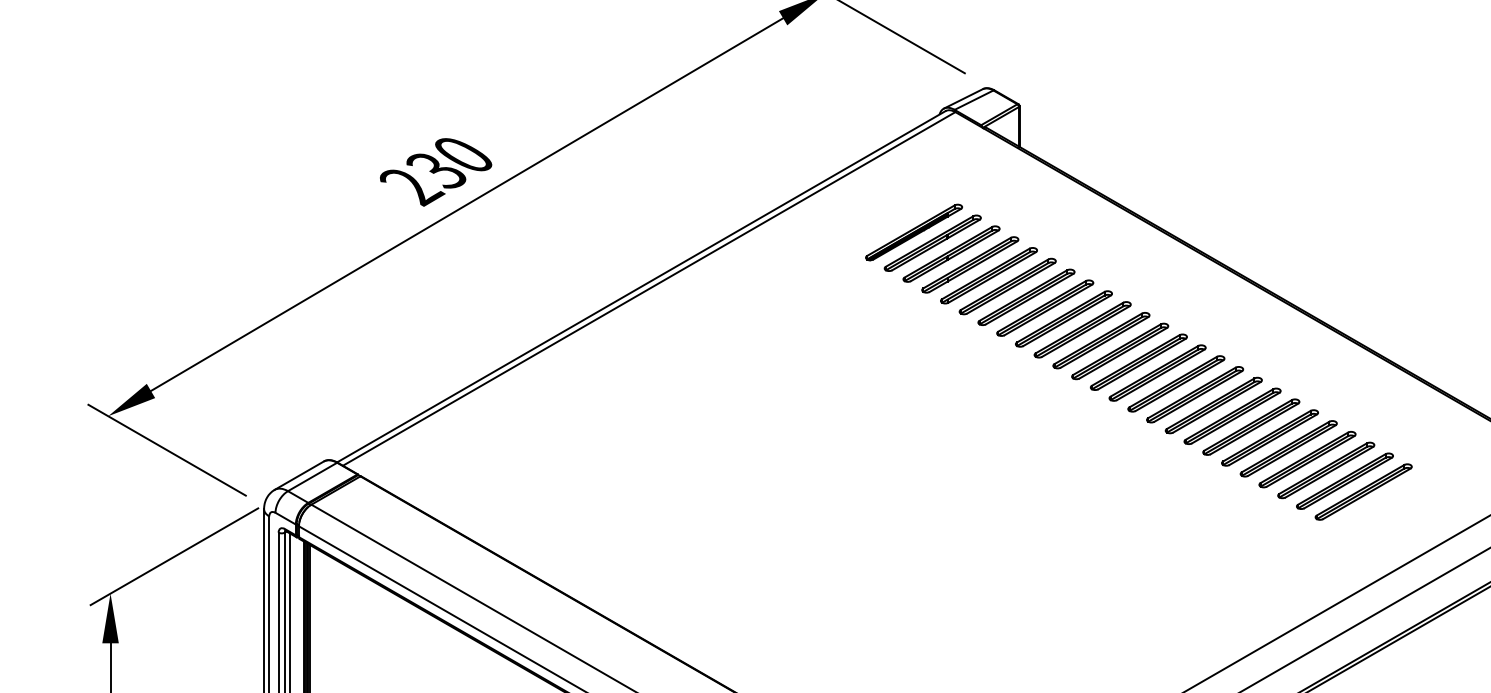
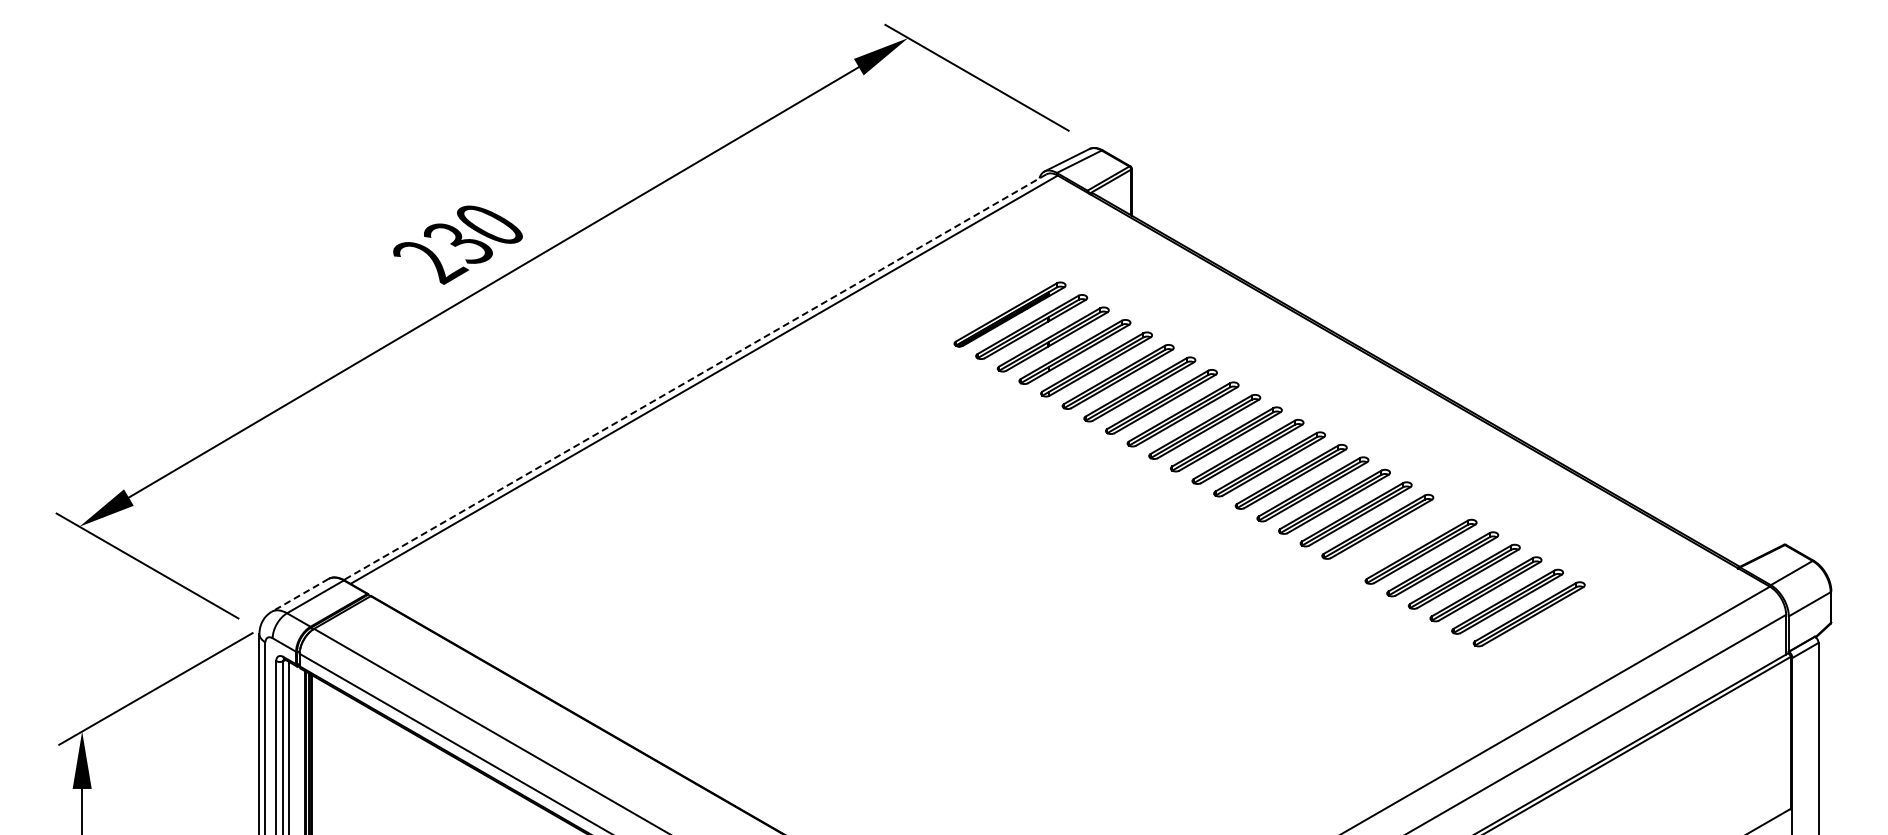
line: (641, 287) -> (695, 377), solid -> dashed
part: (1251, 427) -> (1399, 539), removed
line: (299, 475) -> (300, 595), solid -> dashed

